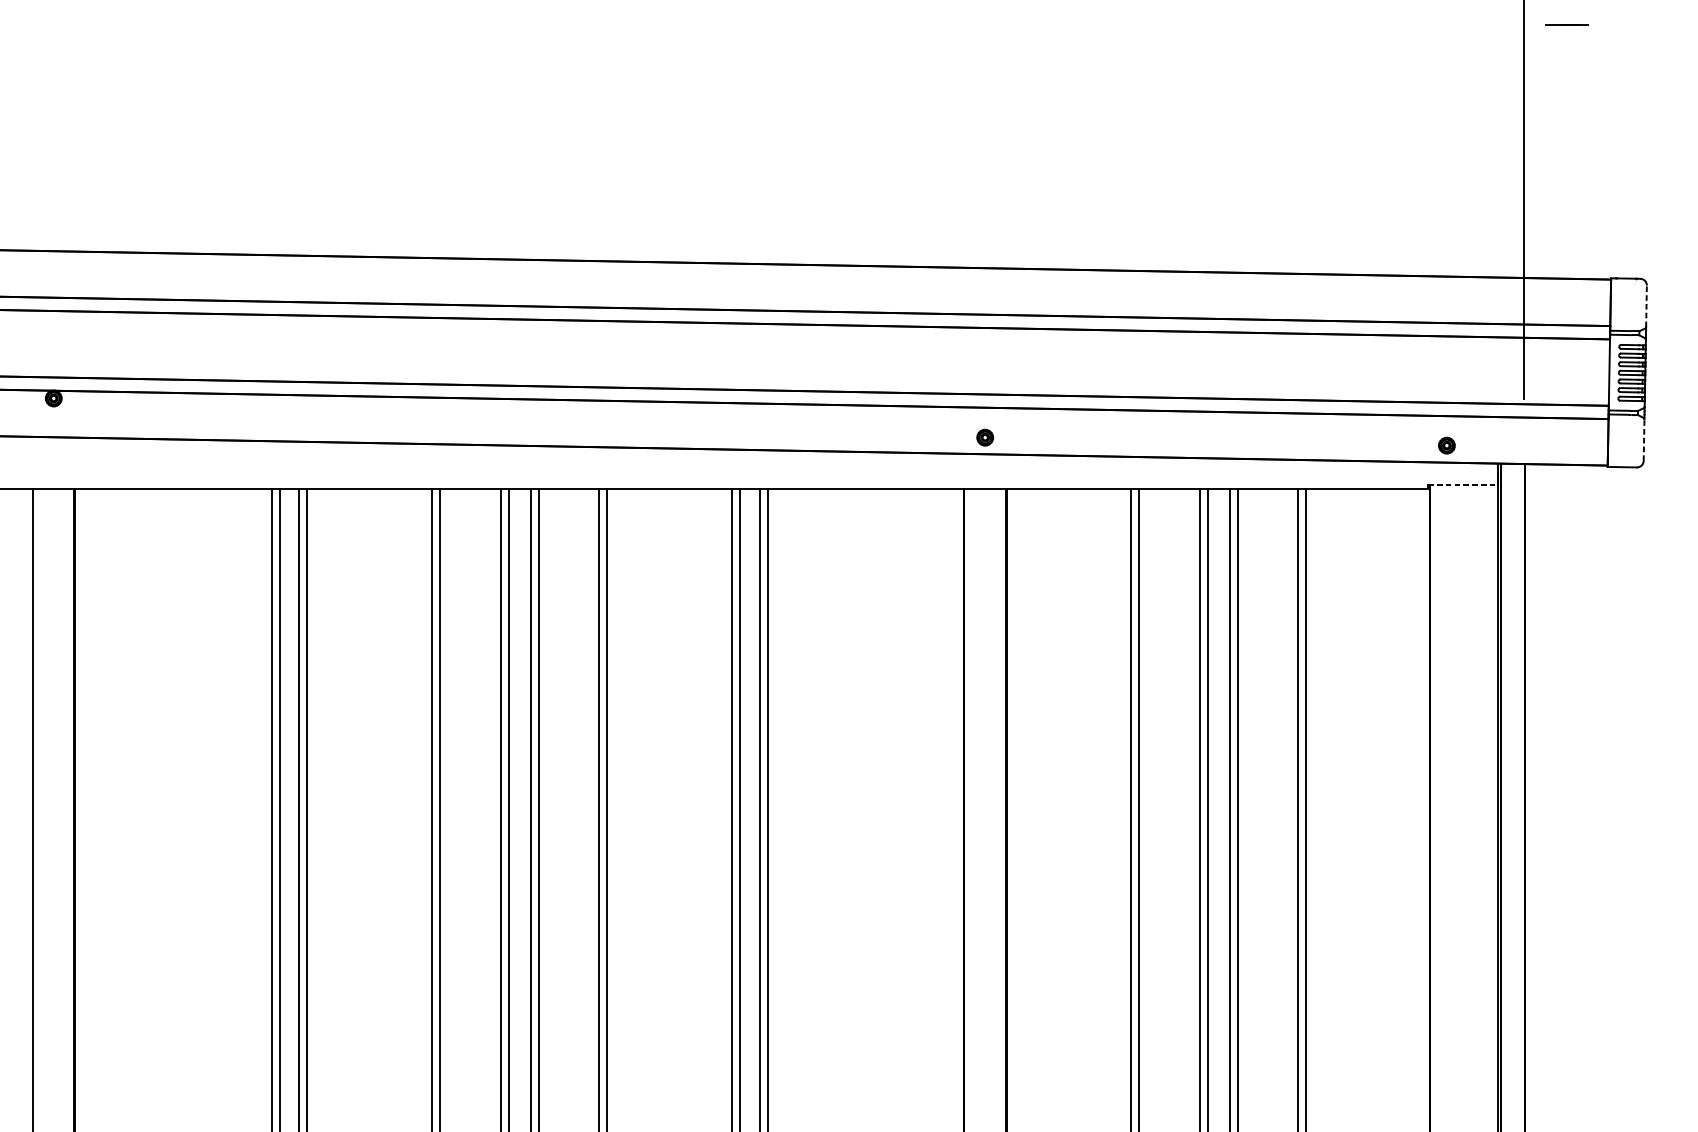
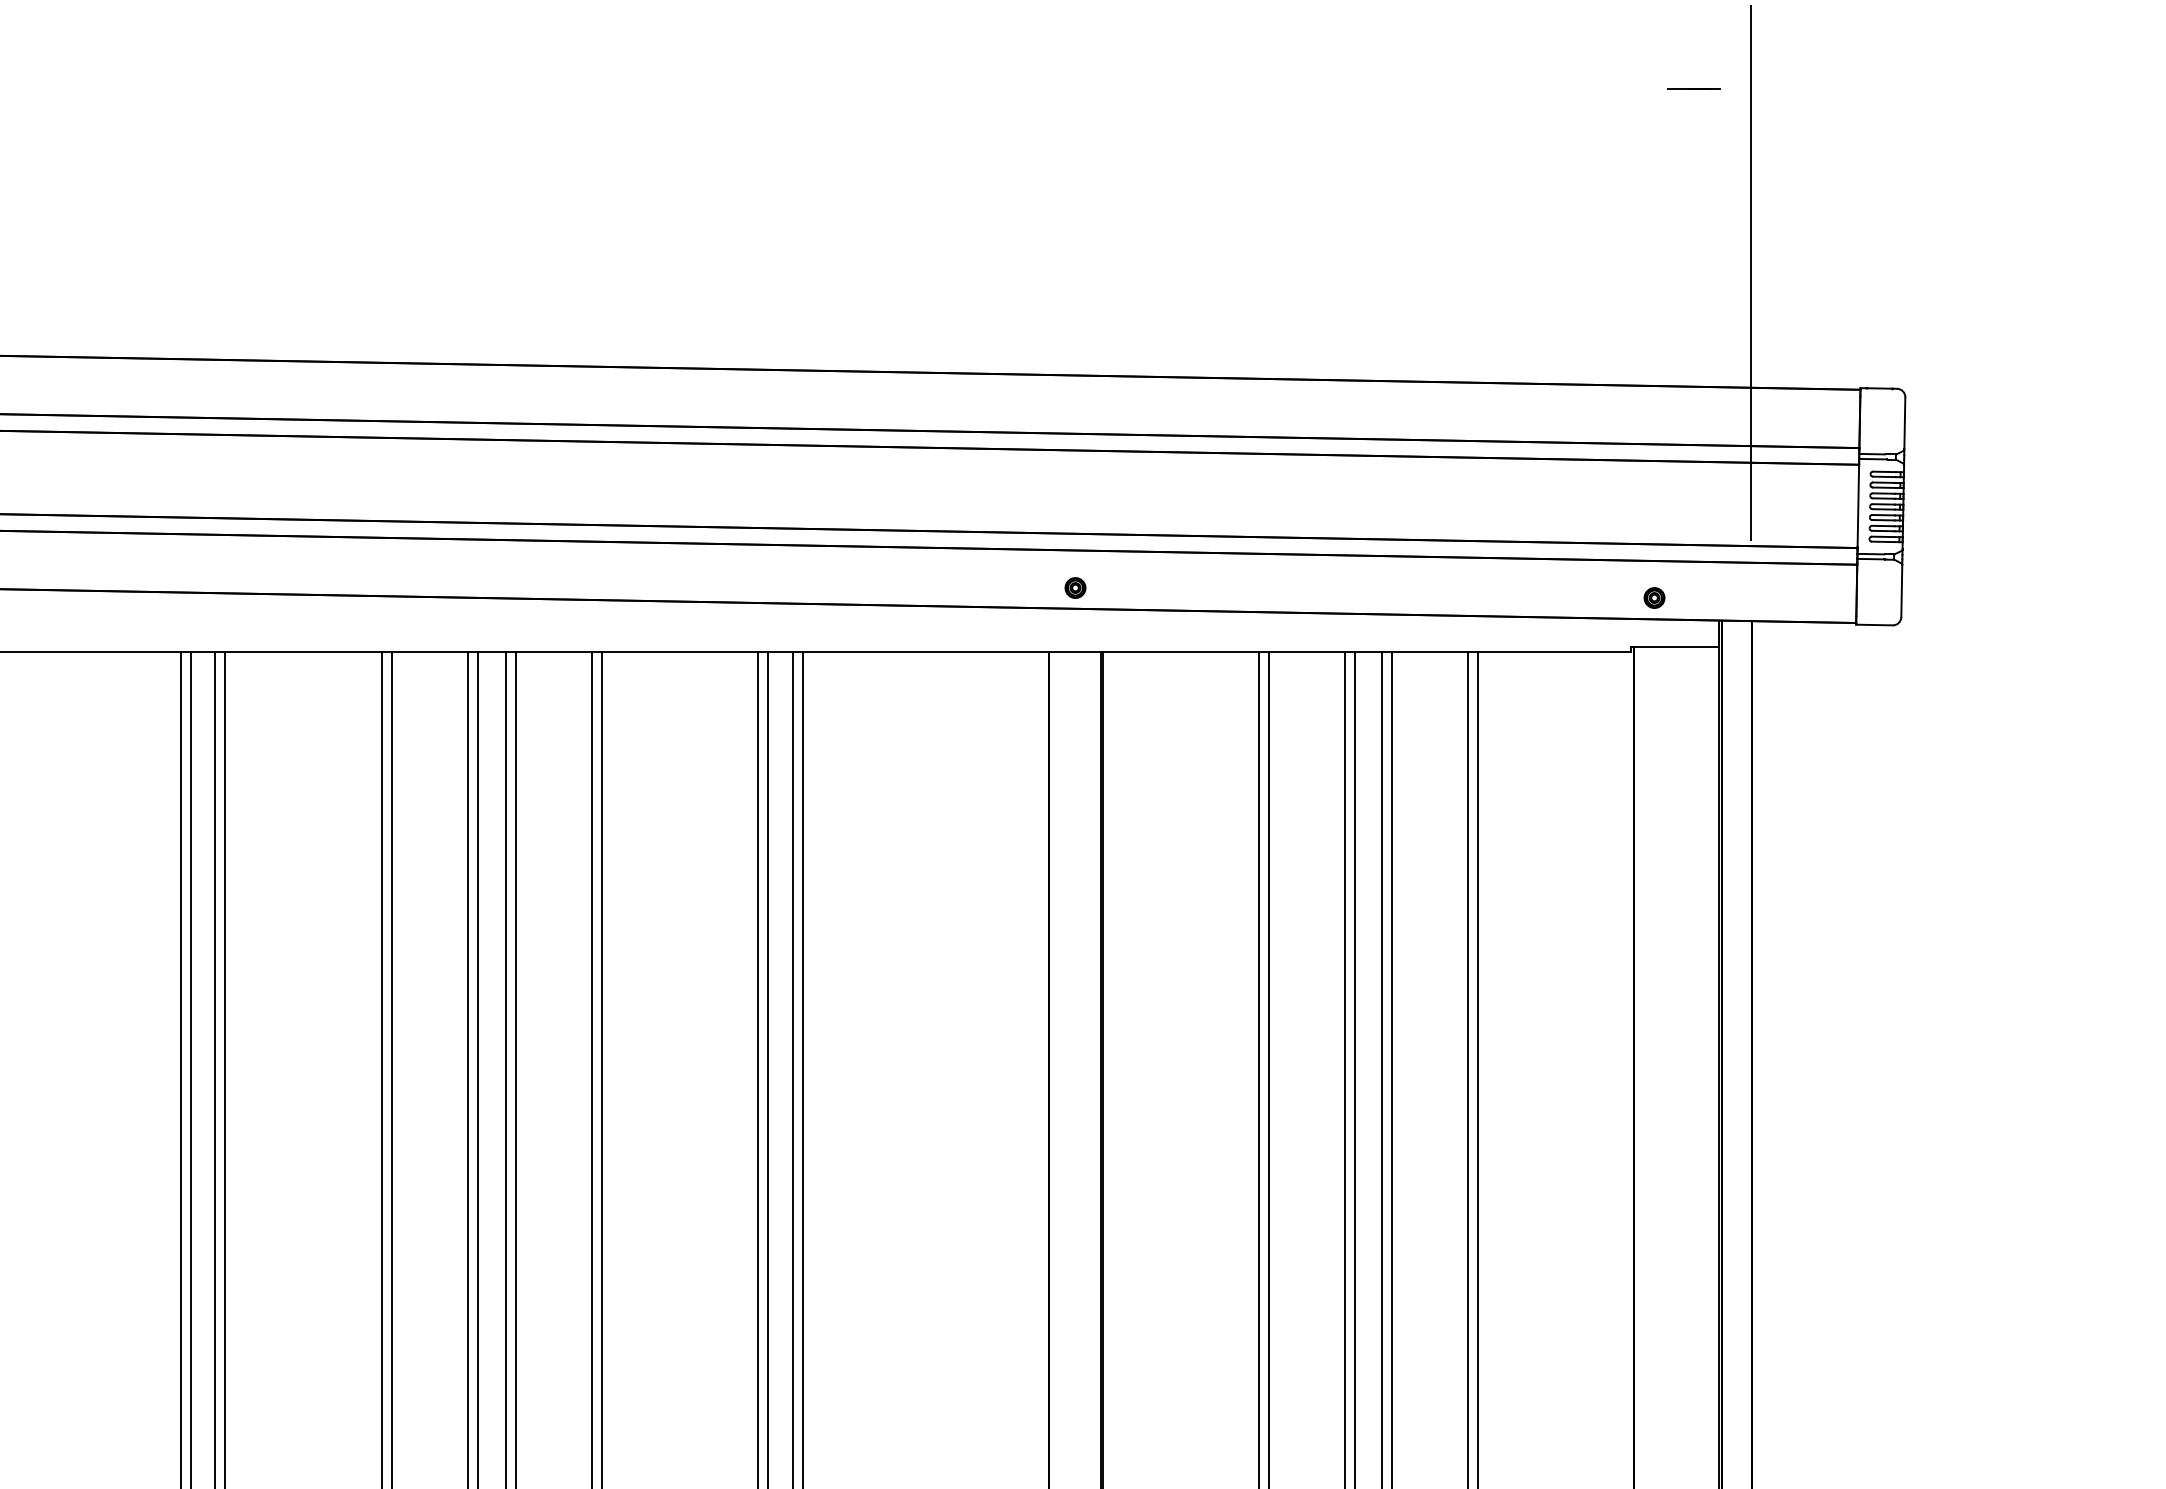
line: (1566, 25) -> (1693, 88), moved
line: (1646, 305) -> (1904, 422), dashed -> solid
line: (1643, 439) -> (1901, 590), dashed -> solid
line: (1462, 485) -> (1674, 647), dashed -> solid

